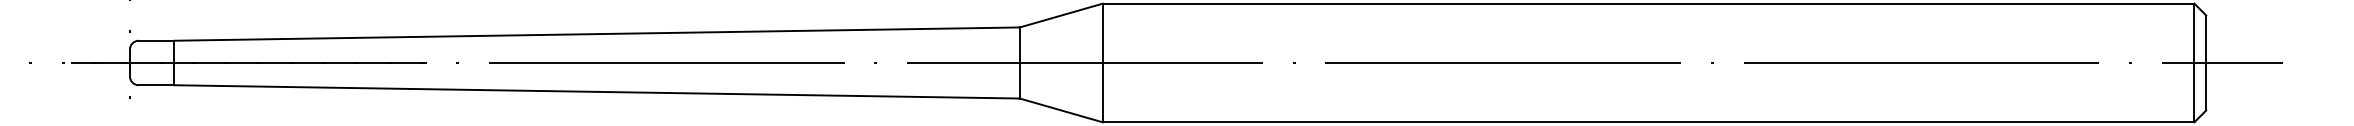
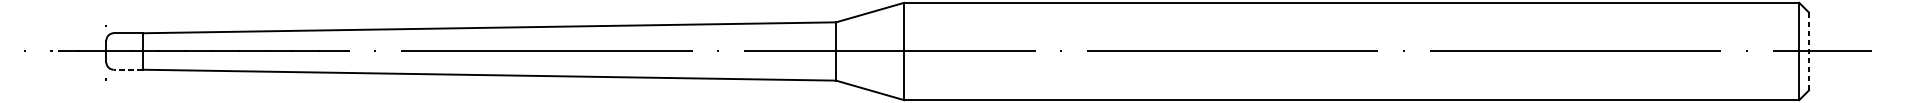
line: (2206, 63) -> (1809, 51), solid -> dashed
line: (156, 85) -> (128, 69), solid -> dashed

